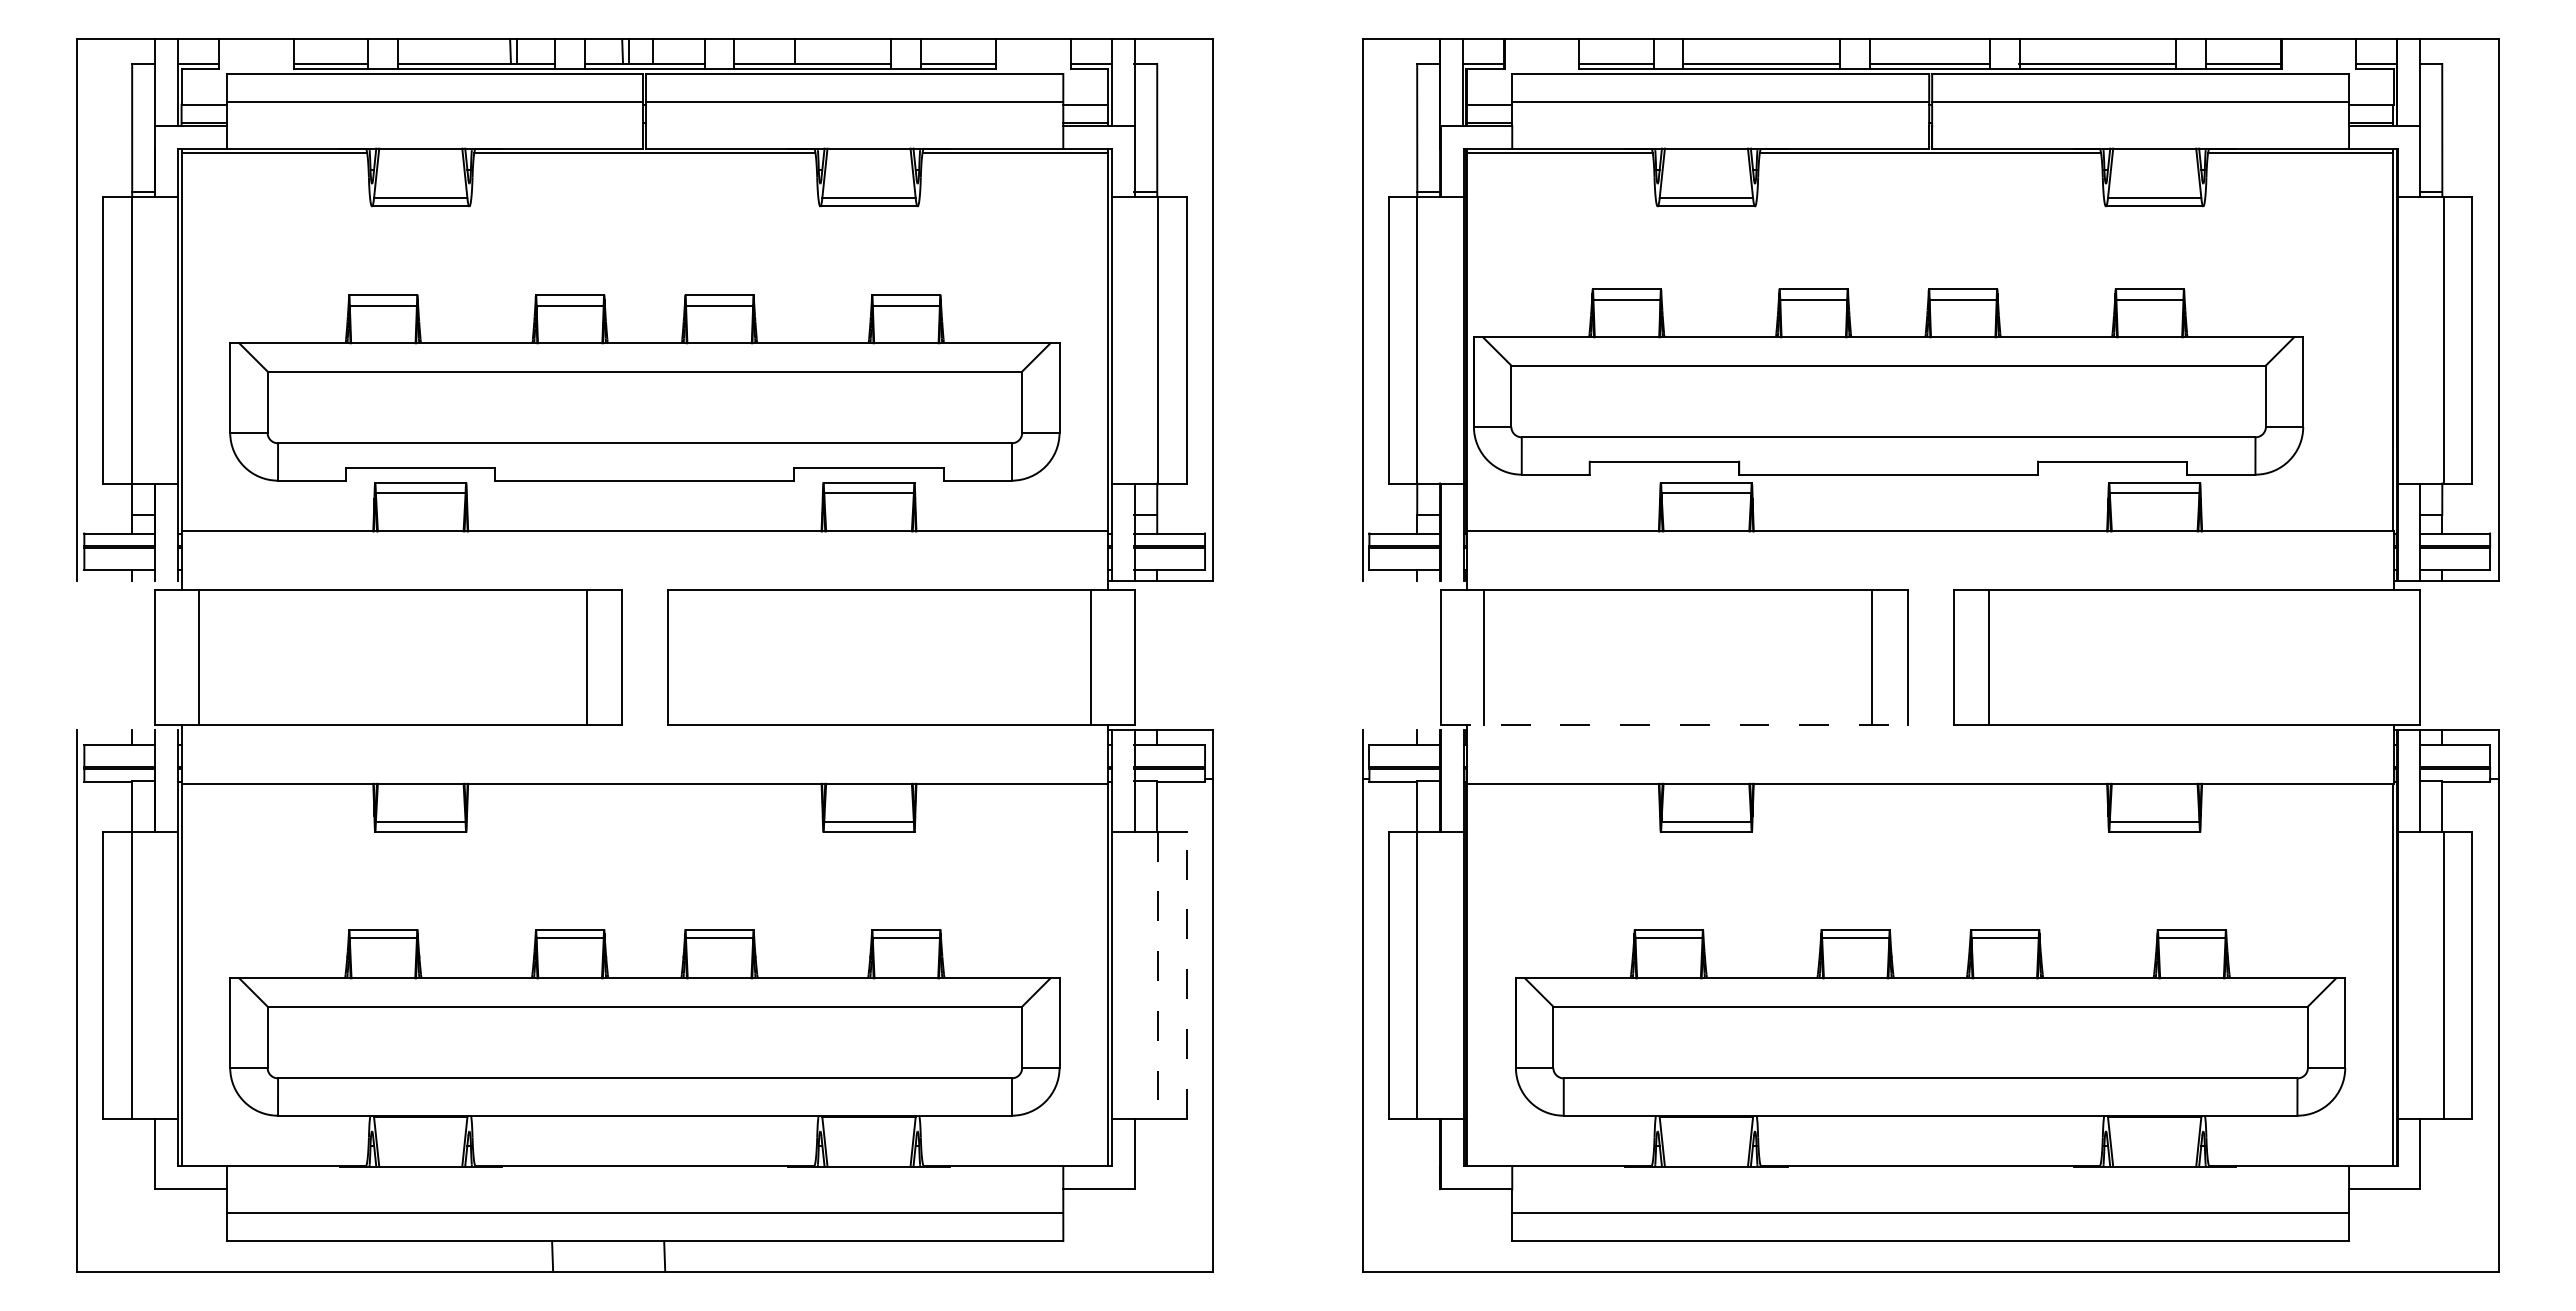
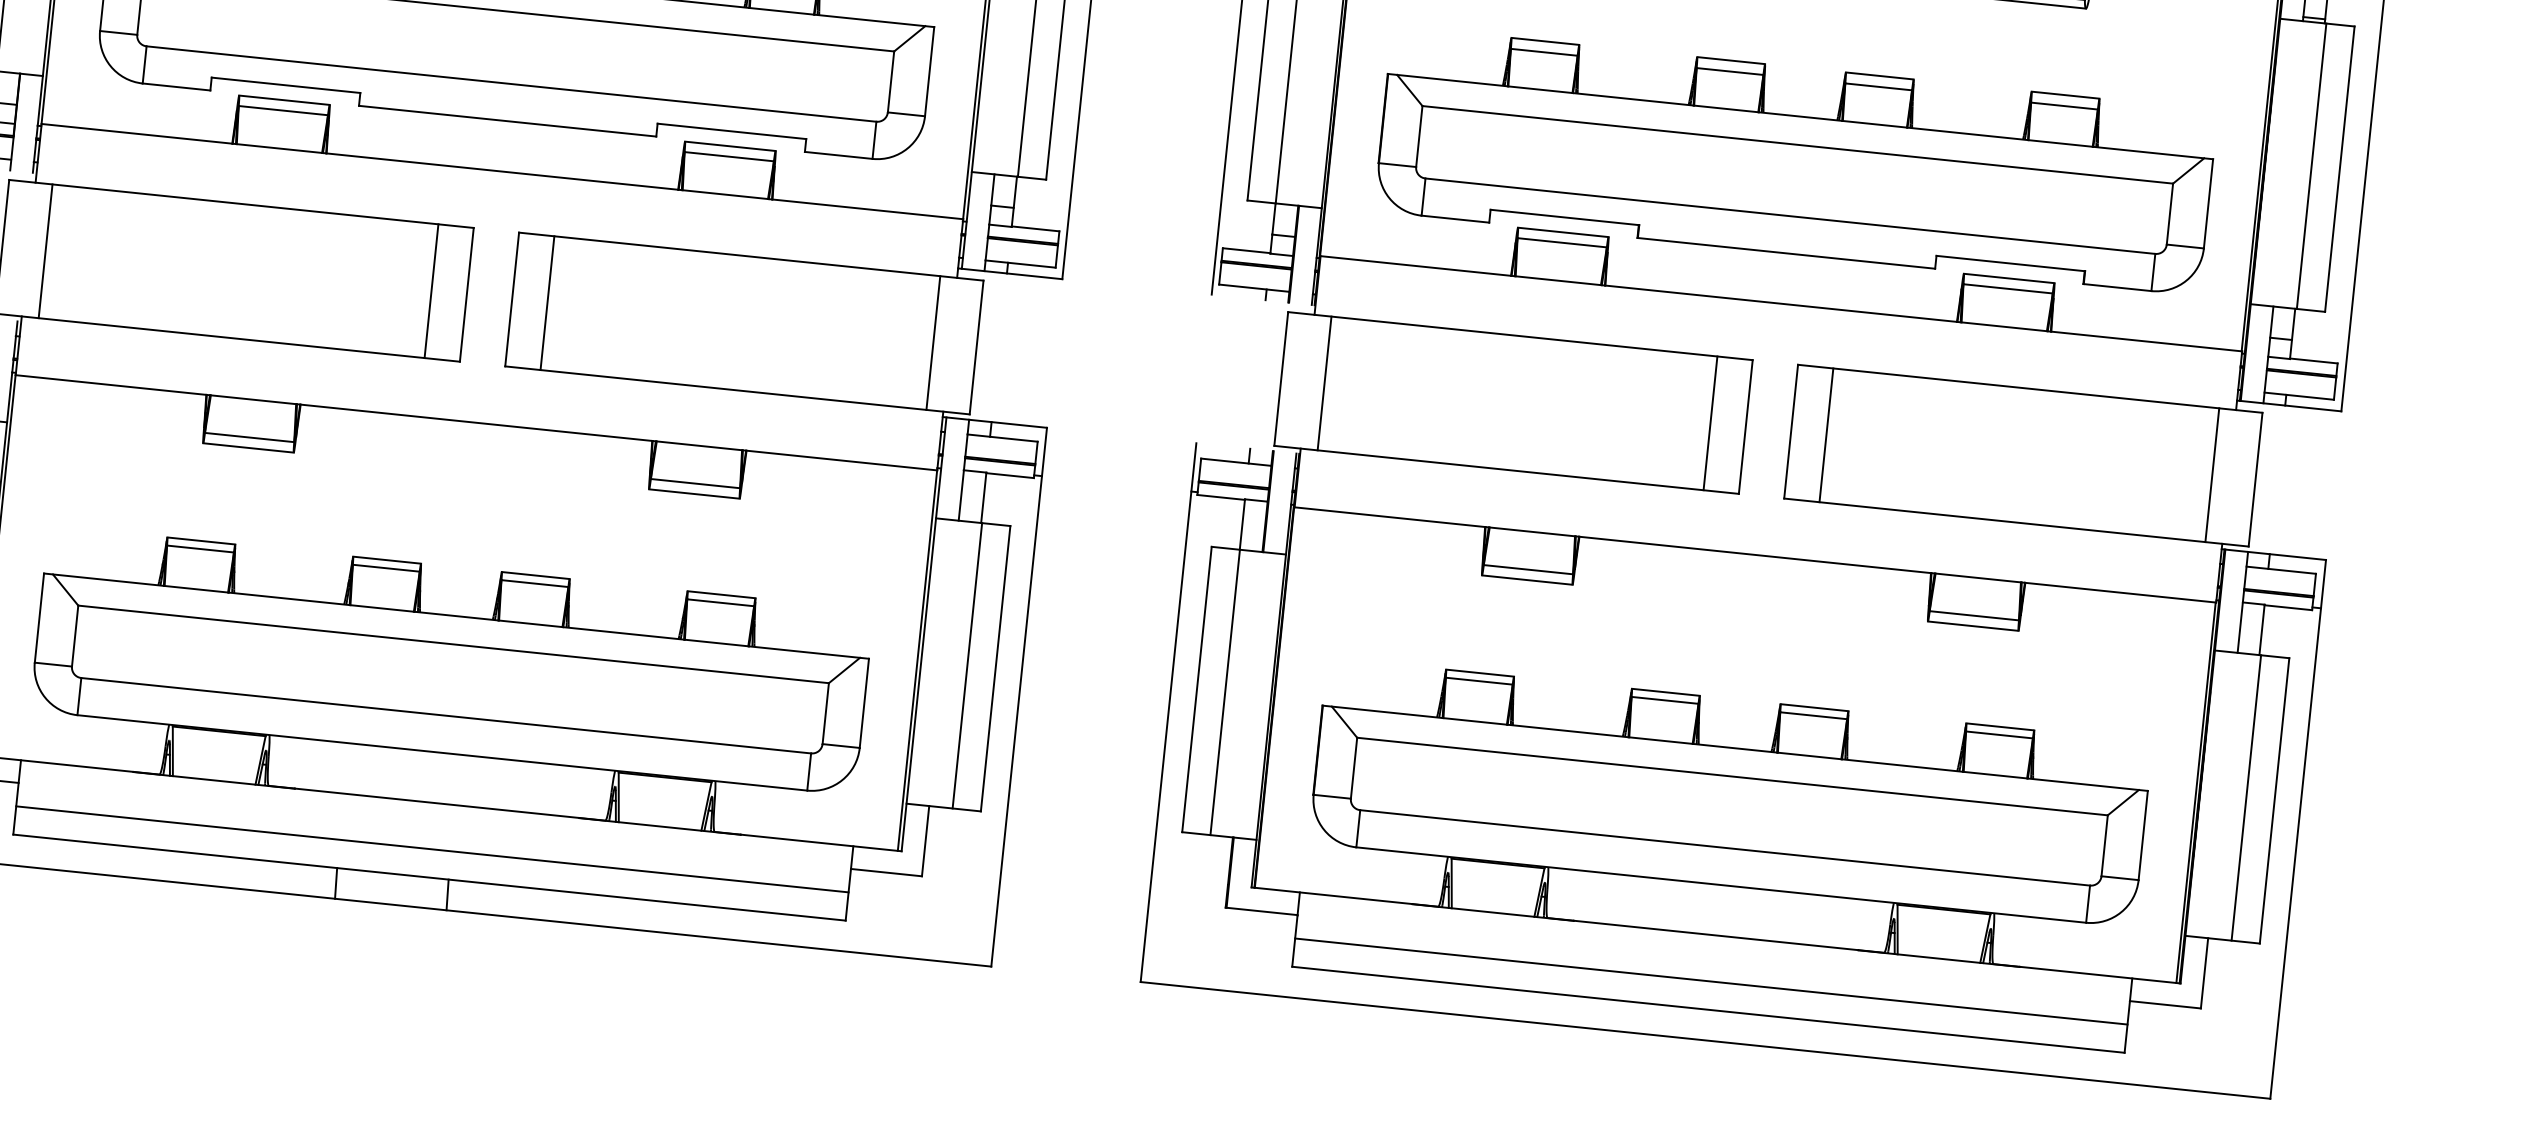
part: (1888, 381) -> (1796, 160), moved
line: (703, 657) -> (547, 303), added
line: (2376, 657) -> (2211, 475), added
line: (1674, 724) -> (1506, 469), dashed -> solid
line: (1186, 974) -> (995, 668), dashed -> solid
line: (1158, 975) -> (967, 666), dashed -> solid

